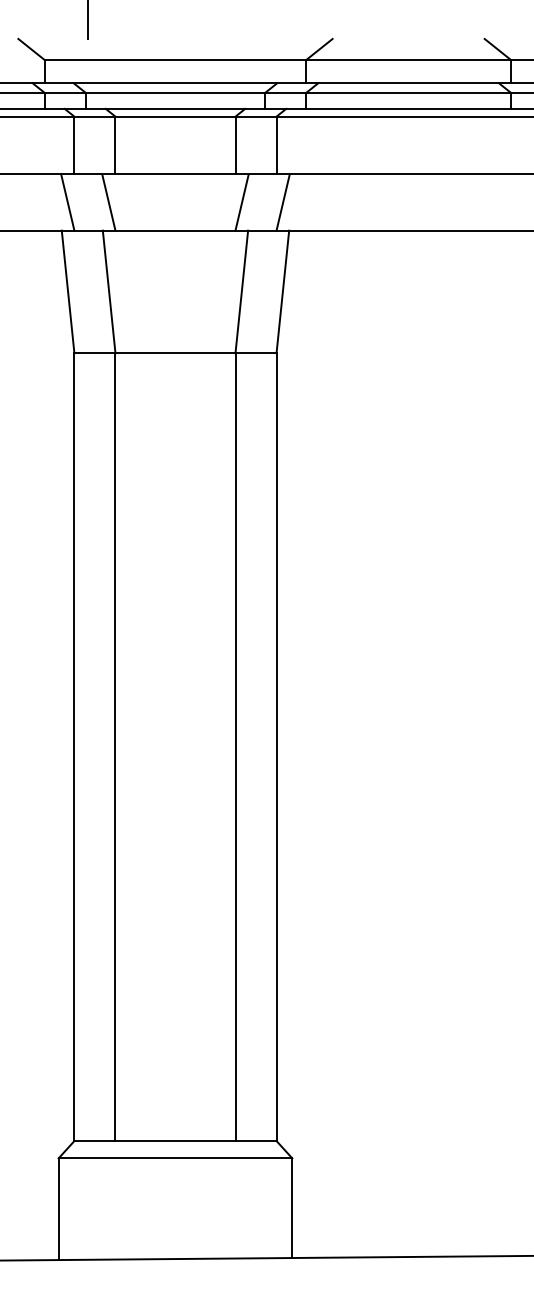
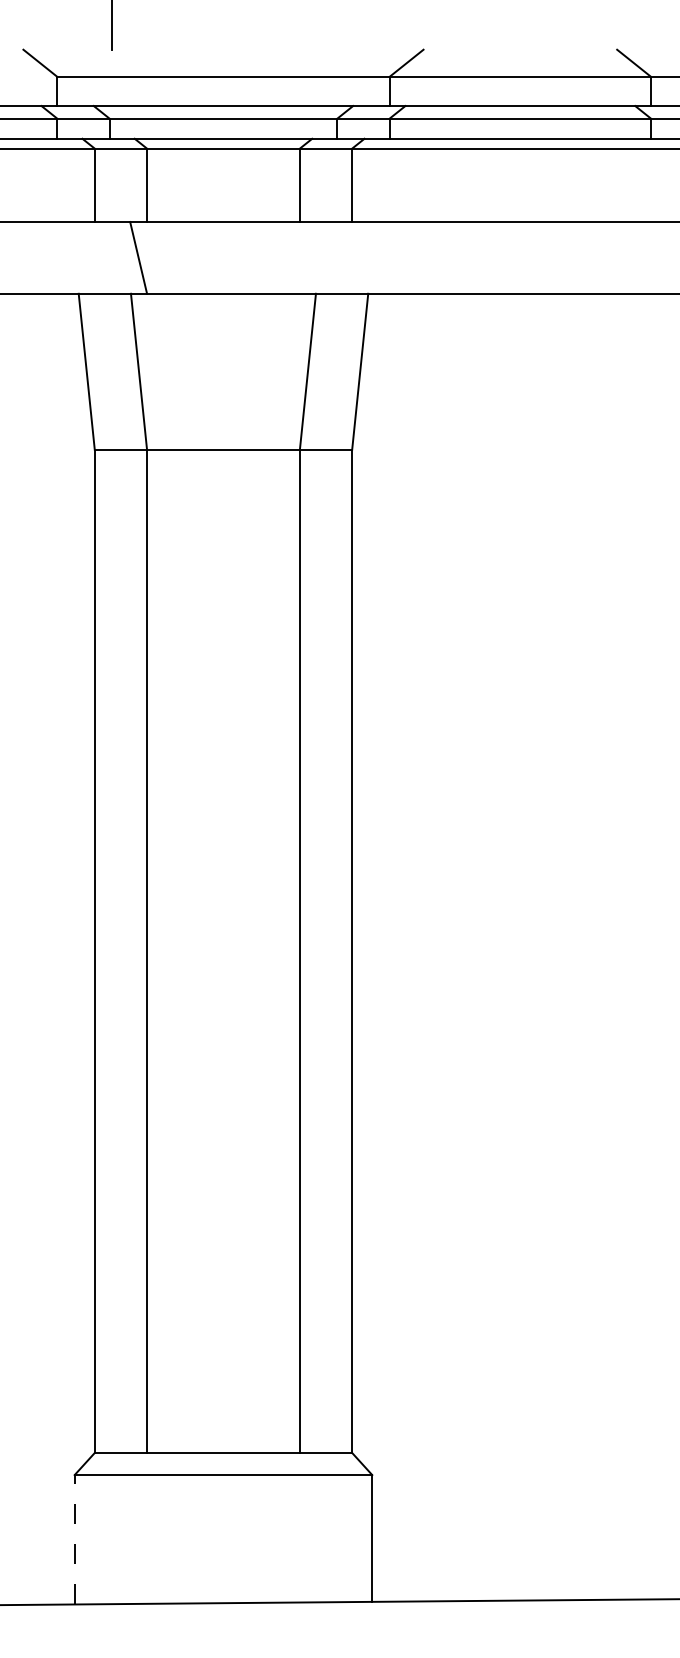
line: (67, 202) -> (85, 257), removed
line: (241, 202) -> (307, 257), removed
line: (283, 202) -> (360, 257), removed
line: (58, 1209) -> (74, 1539), solid -> dashed

